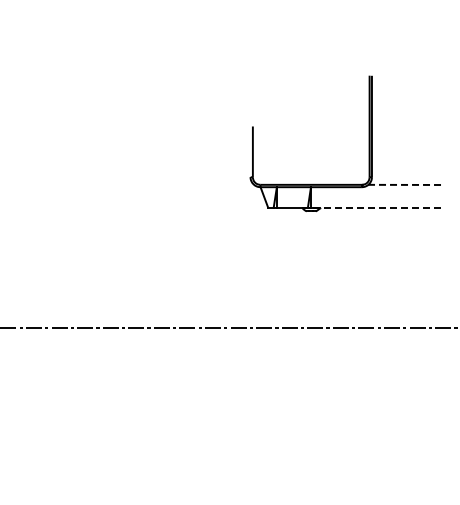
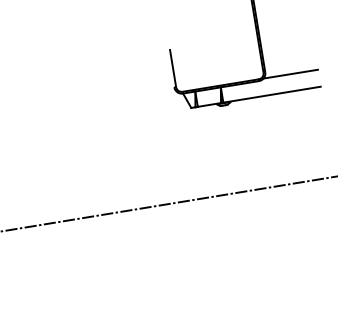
line: (401, 184) -> (288, 74), dashed -> solid
line: (375, 207) -> (271, 94), dashed -> solid

